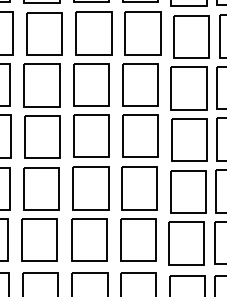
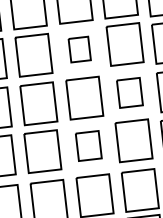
part: (91, 135) -> (79, 48), size x0.6
part: (139, 188) -> (129, 92), size x0.7
part: (89, 239) -> (88, 145), size x0.7

